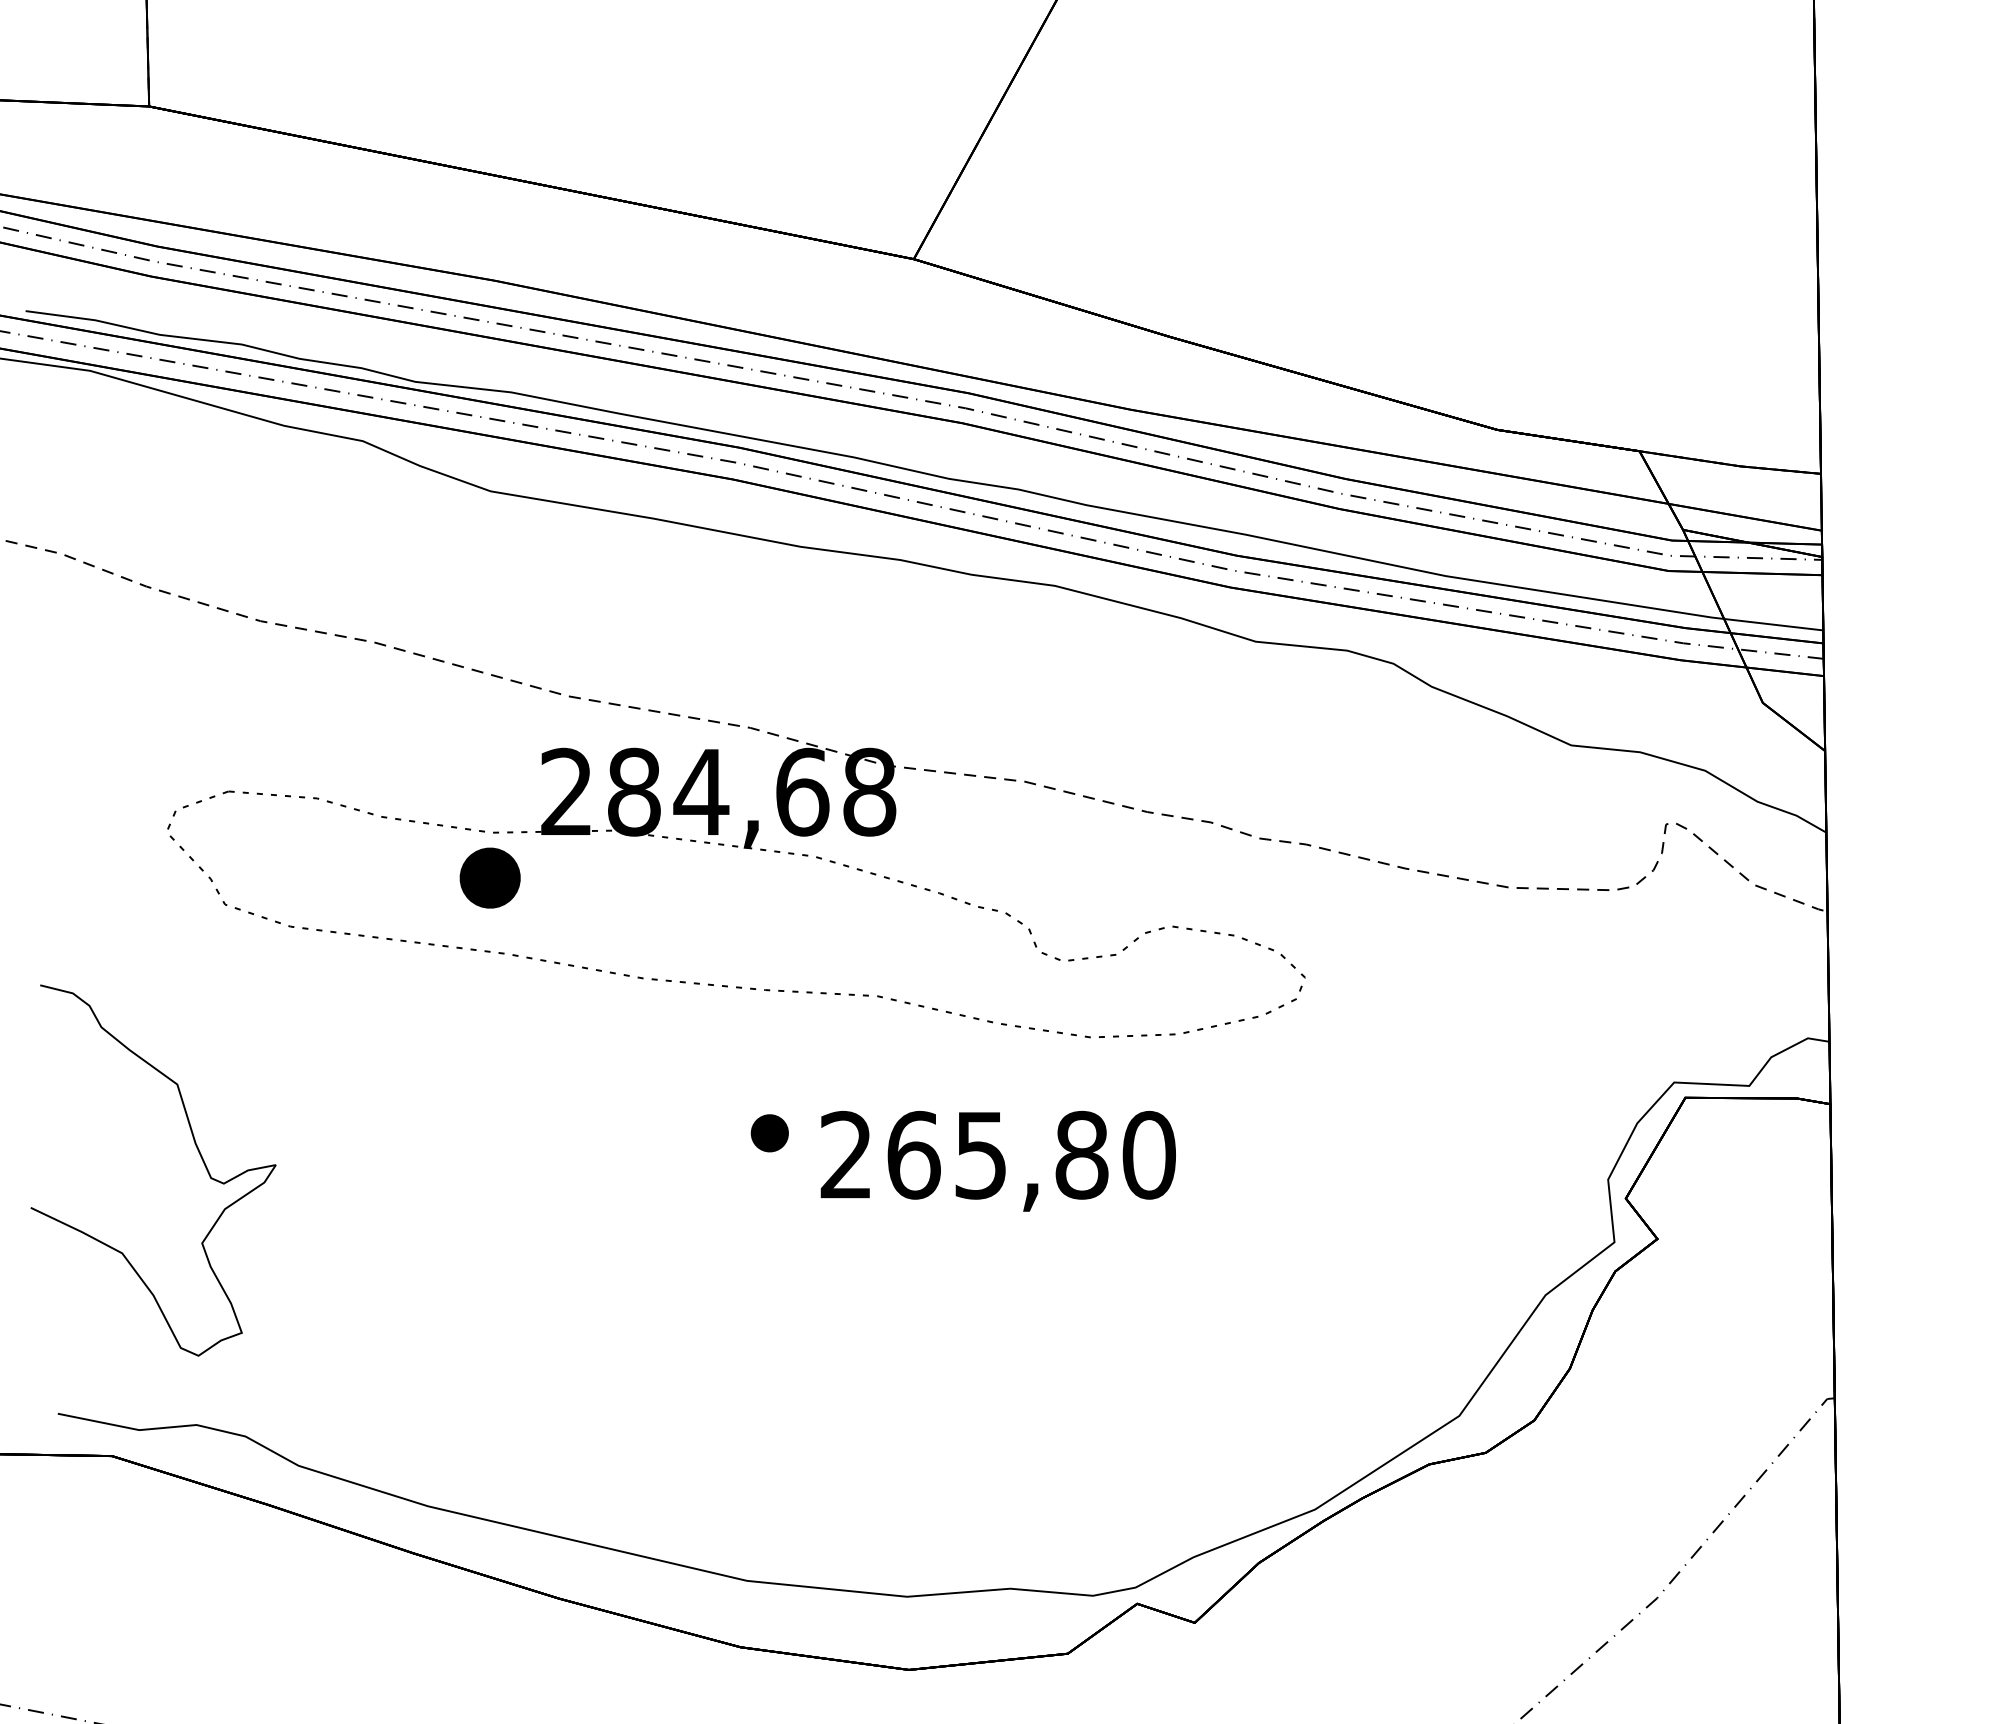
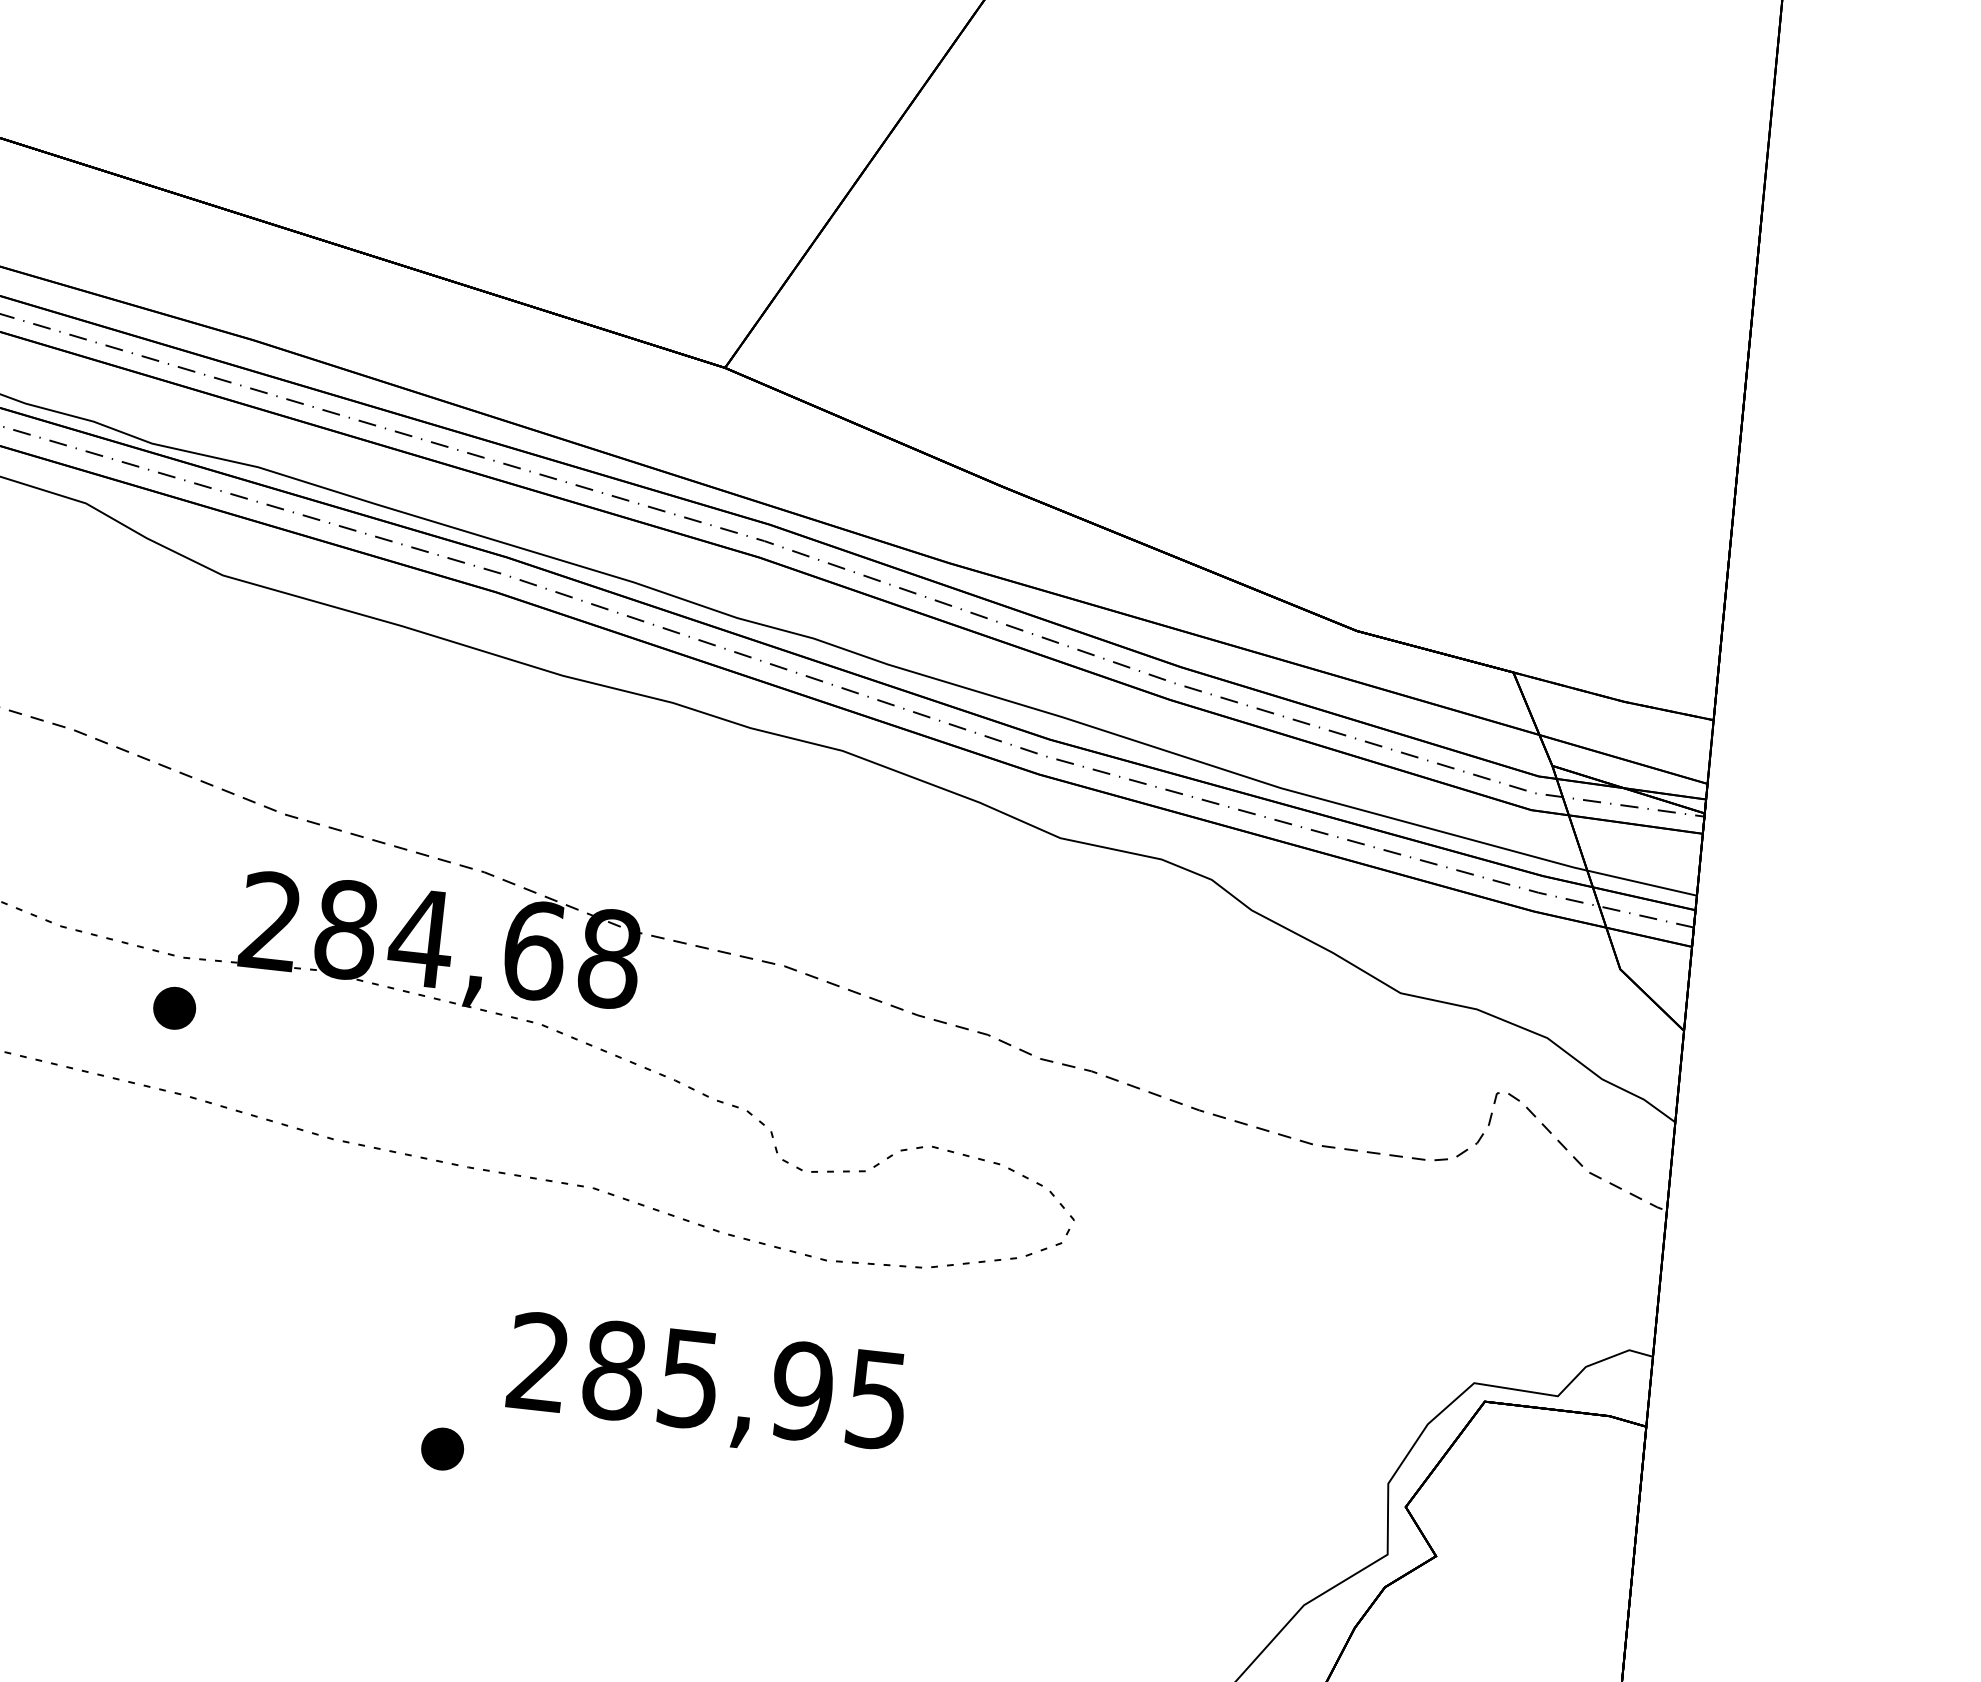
part: (490, 878) -> (174, 1008), size x0.62
part: (769, 1133) -> (442, 1449), moved
text: (1031, 1154) -> (746, 1384), 265,80 -> 285,95

